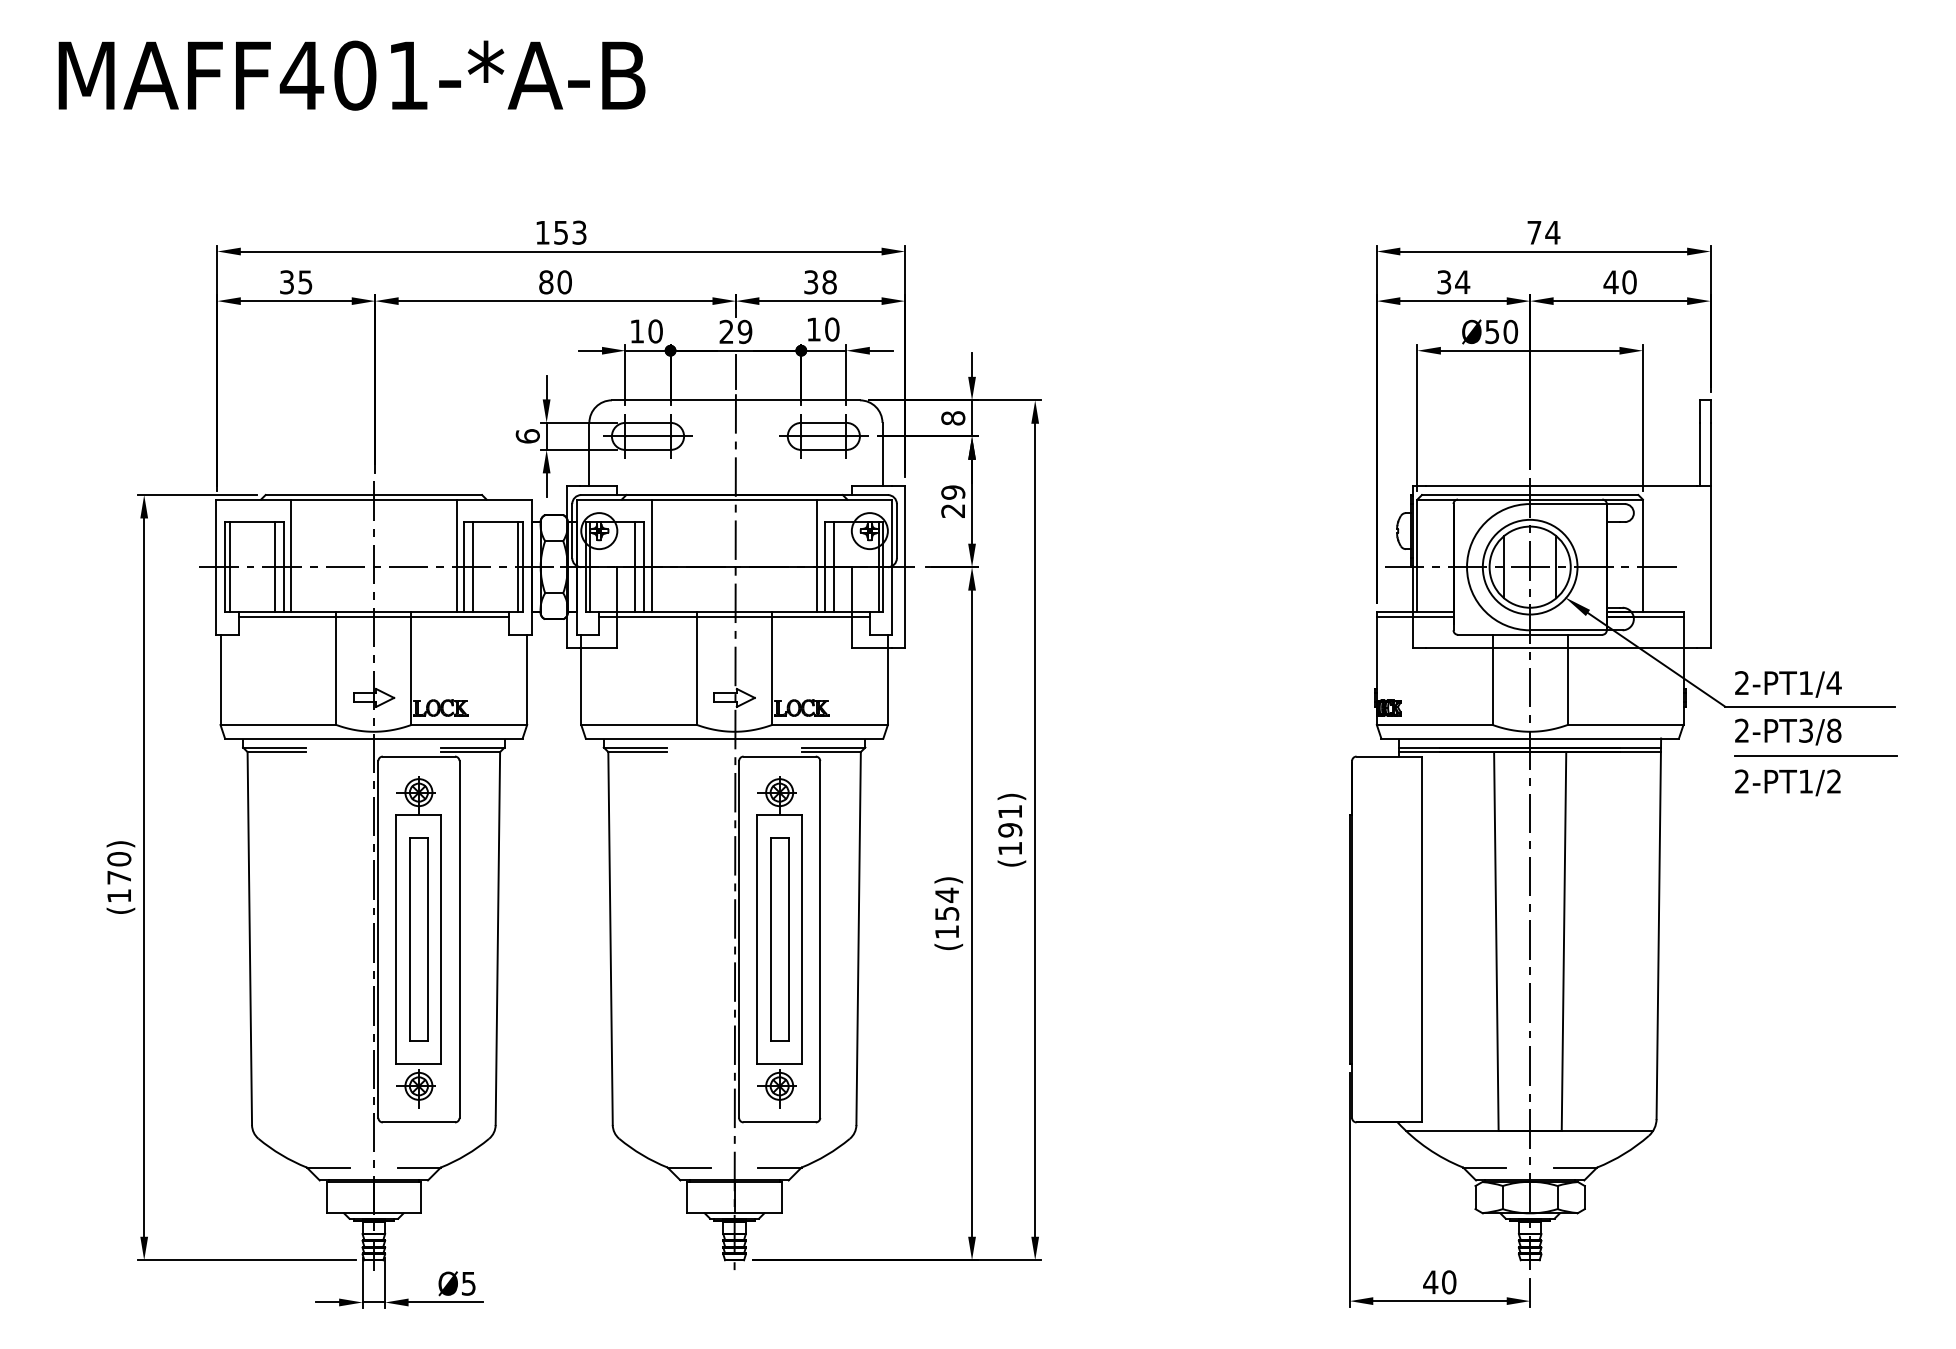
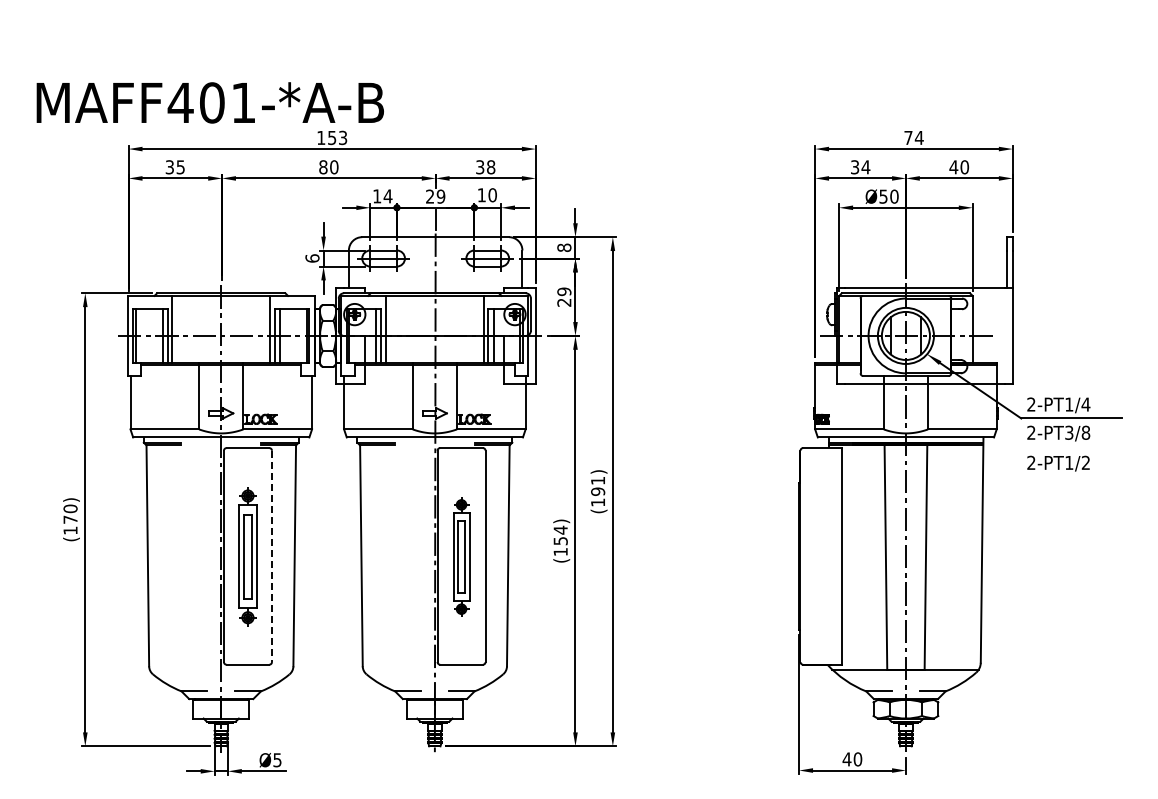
text: (350, 74) -> (209, 102), moved
text: (654, 331) -> (387, 196), 10 -> 14
line: (1816, 755) -> (1075, 447), removed
line: (460, 939) -> (272, 556), solid -> dashed
part: (418, 941) -> (247, 557), size x0.7
part: (779, 941) -> (461, 557), size x0.6

